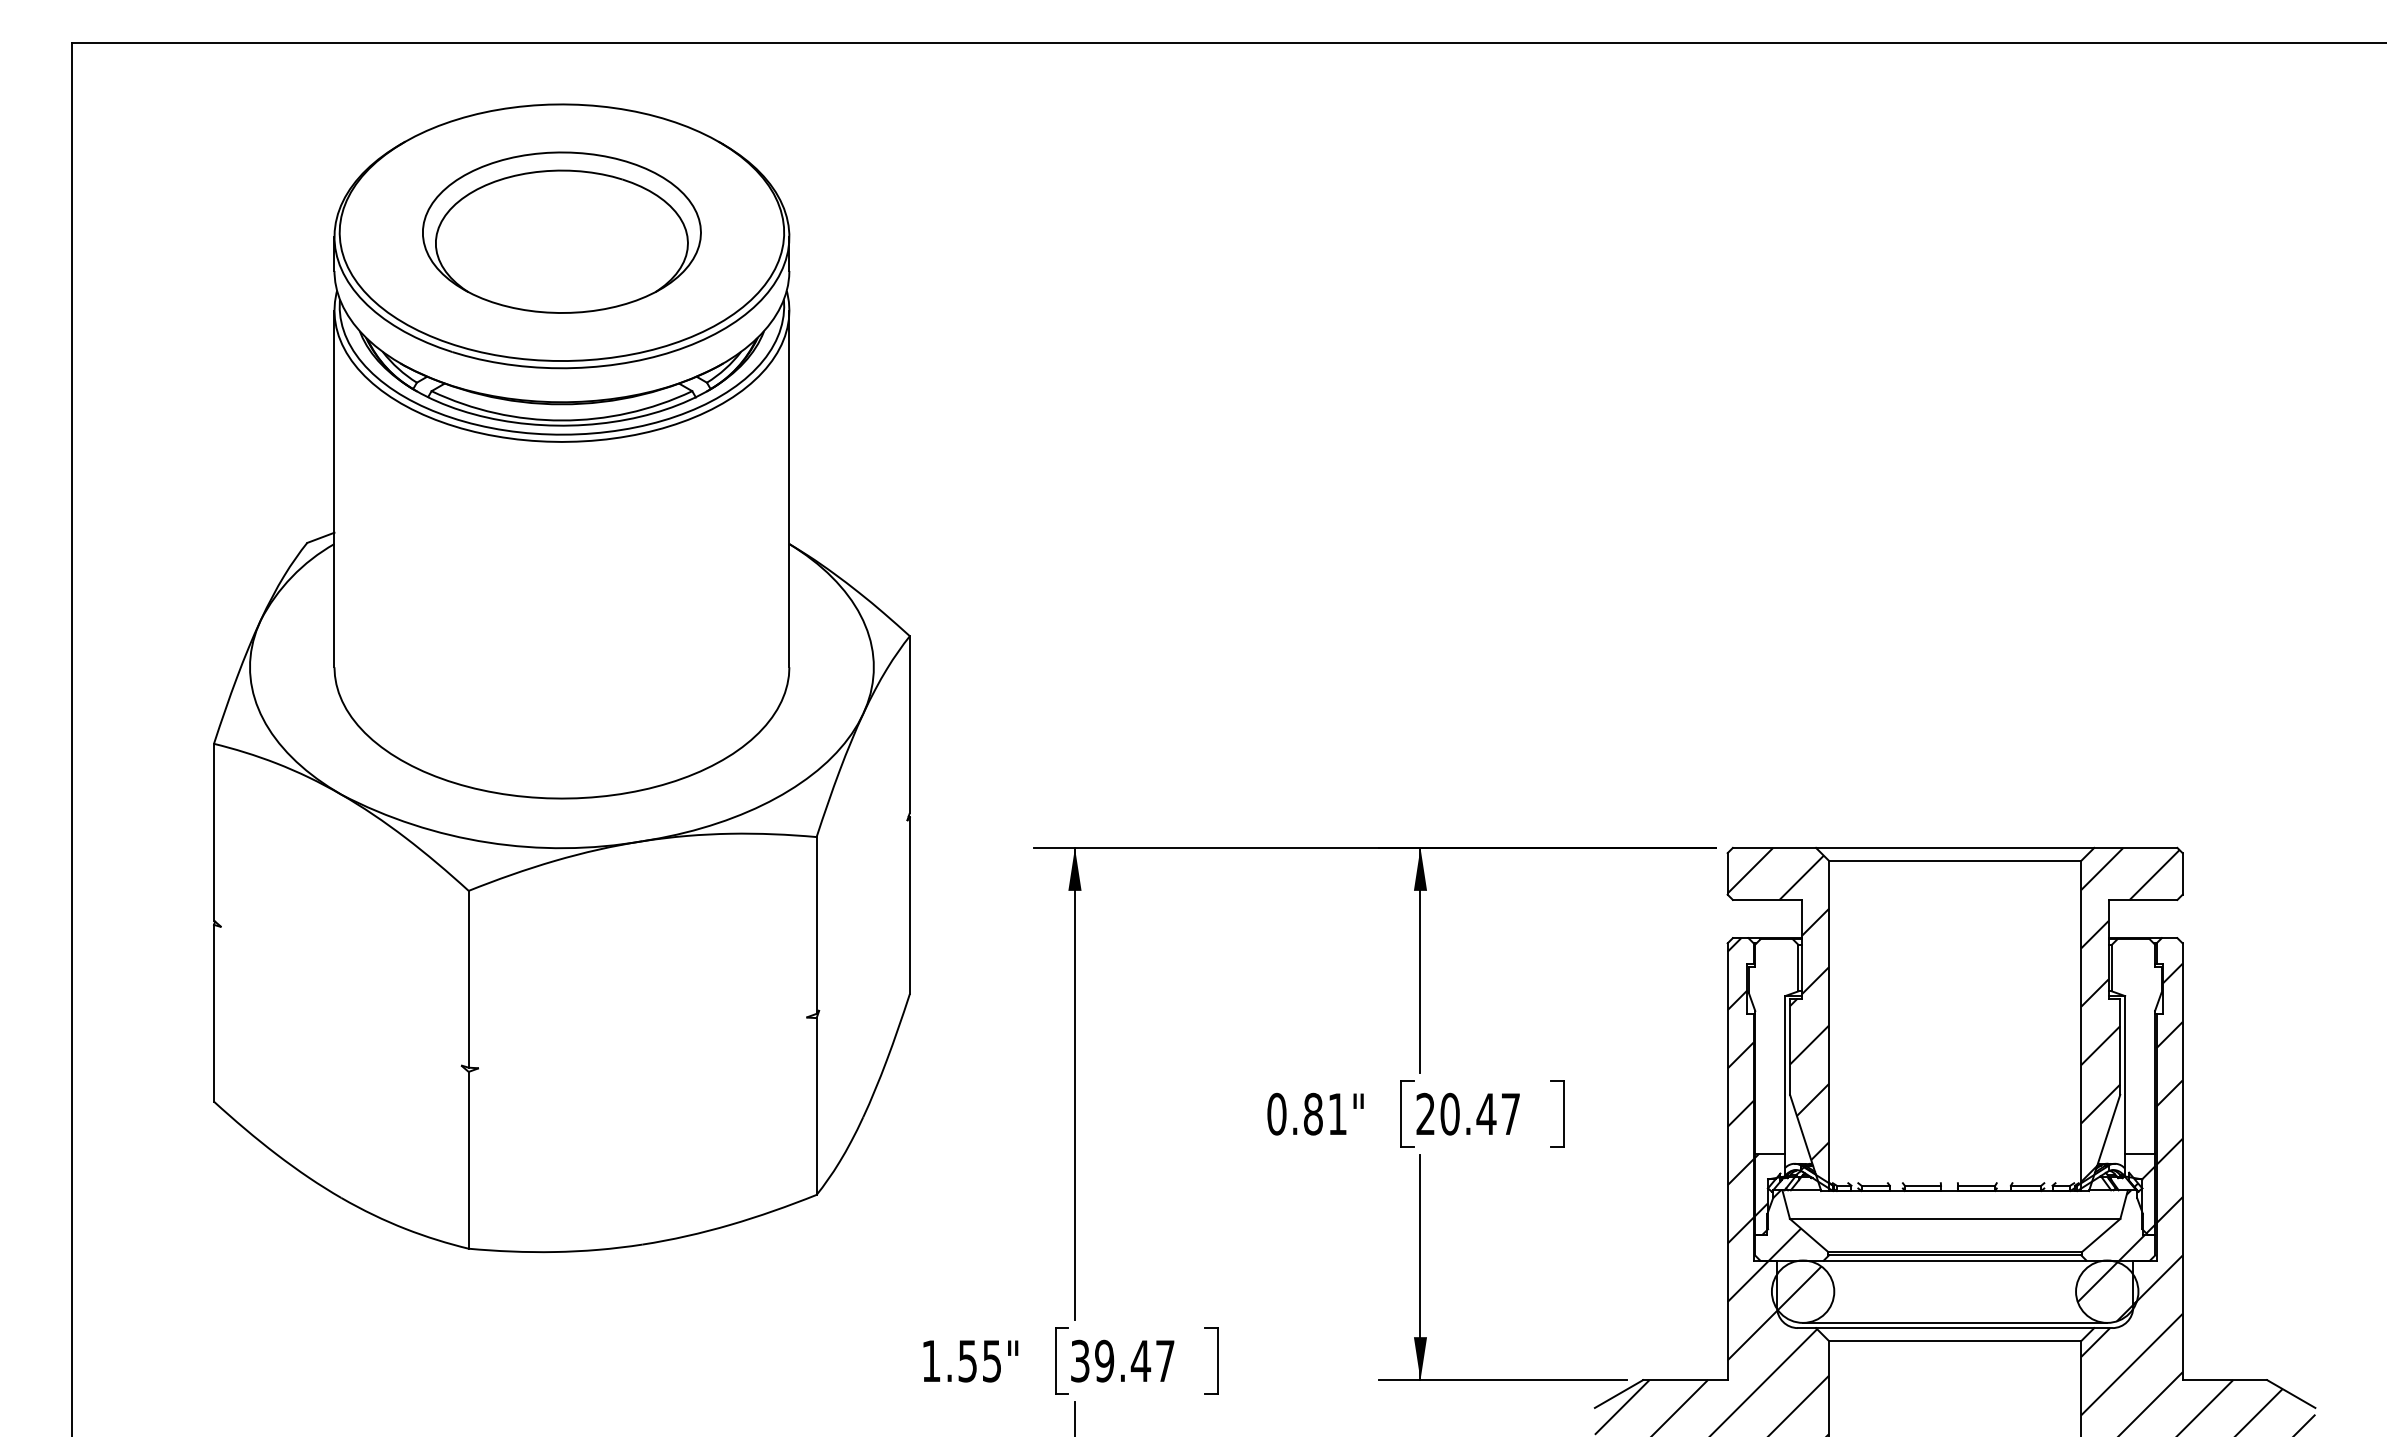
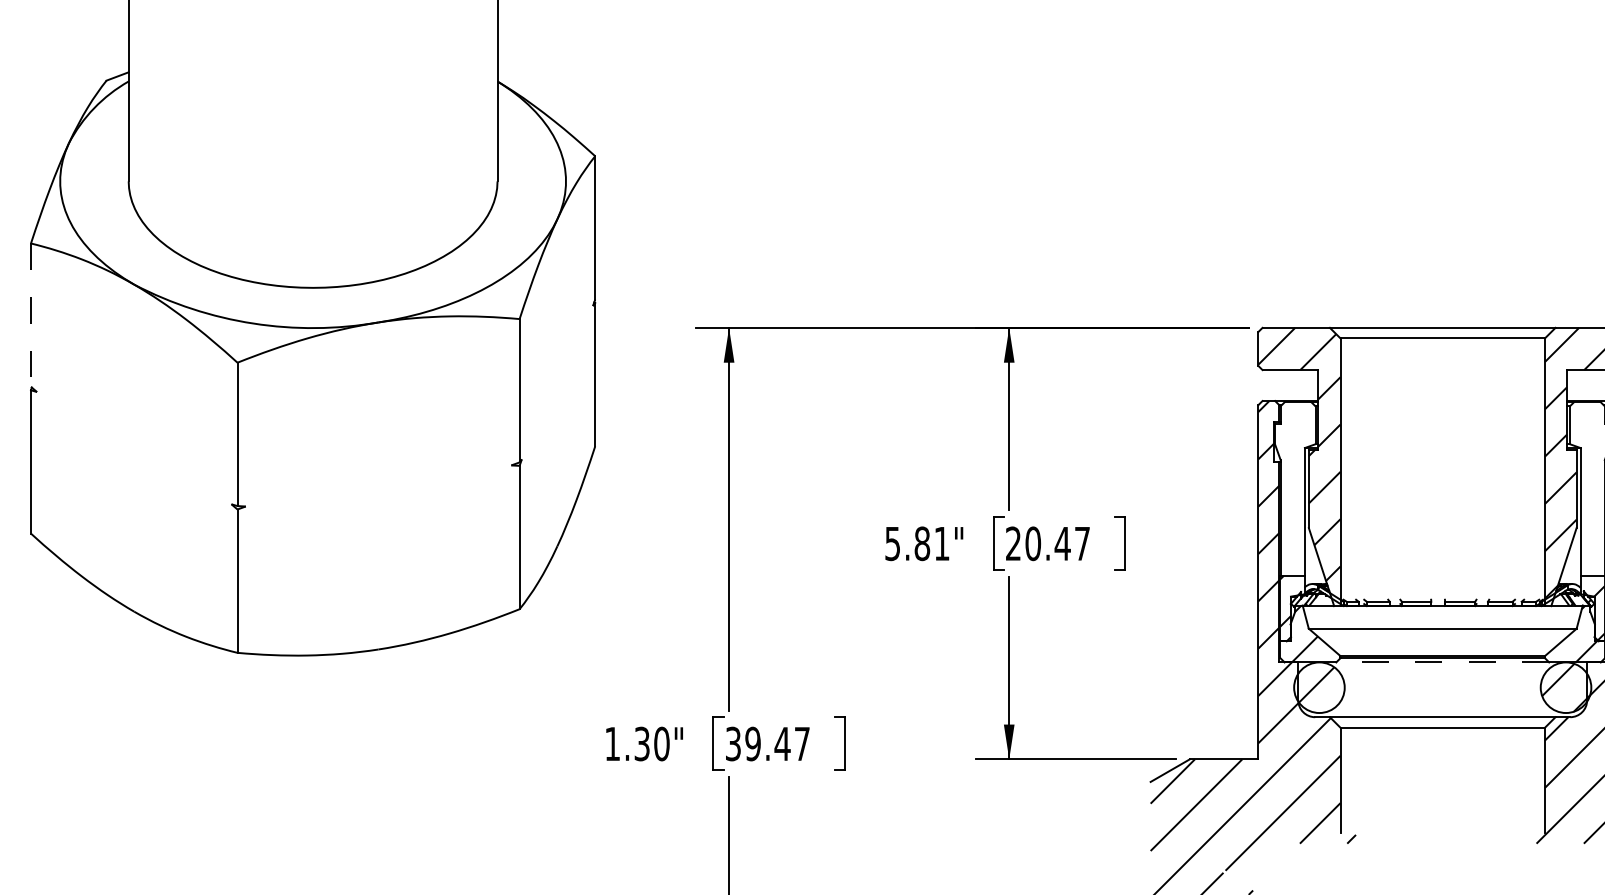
line: (213, 832) -> (30, 315), solid -> dashed
text: (1276, 1113) -> (892, 543), 0.81" -> 5.81"
line: (1954, 1260) -> (1442, 662), solid -> dashed
line: (1955, 1322) -> (1443, 712), removed
text: (980, 1360) -> (652, 743), 1.55" -> 1.30"

